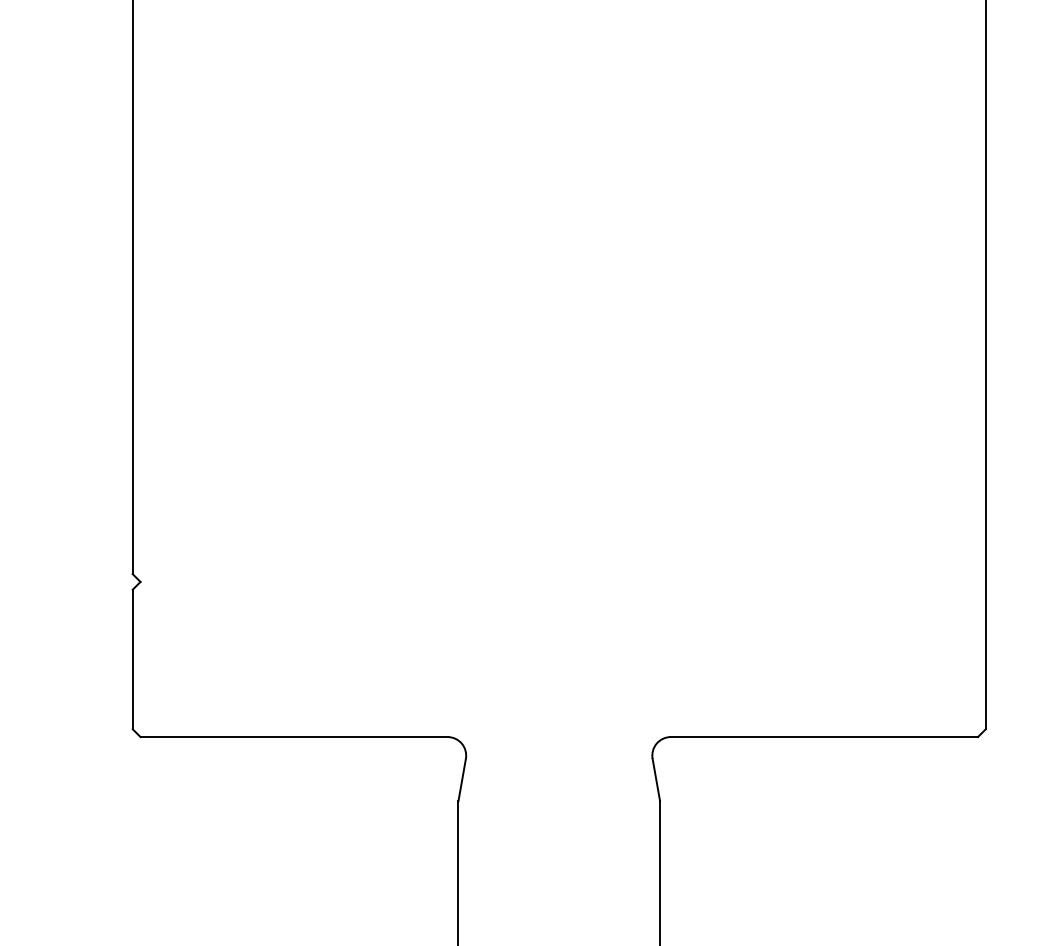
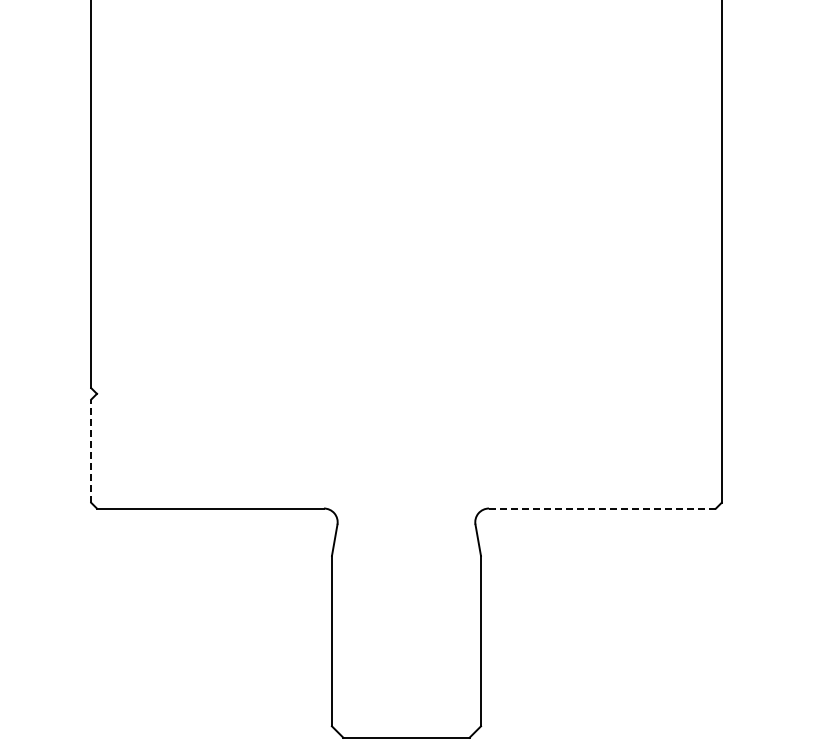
line: (133, 659) -> (91, 451), solid -> dashed
line: (825, 737) -> (603, 508), solid -> dashed

